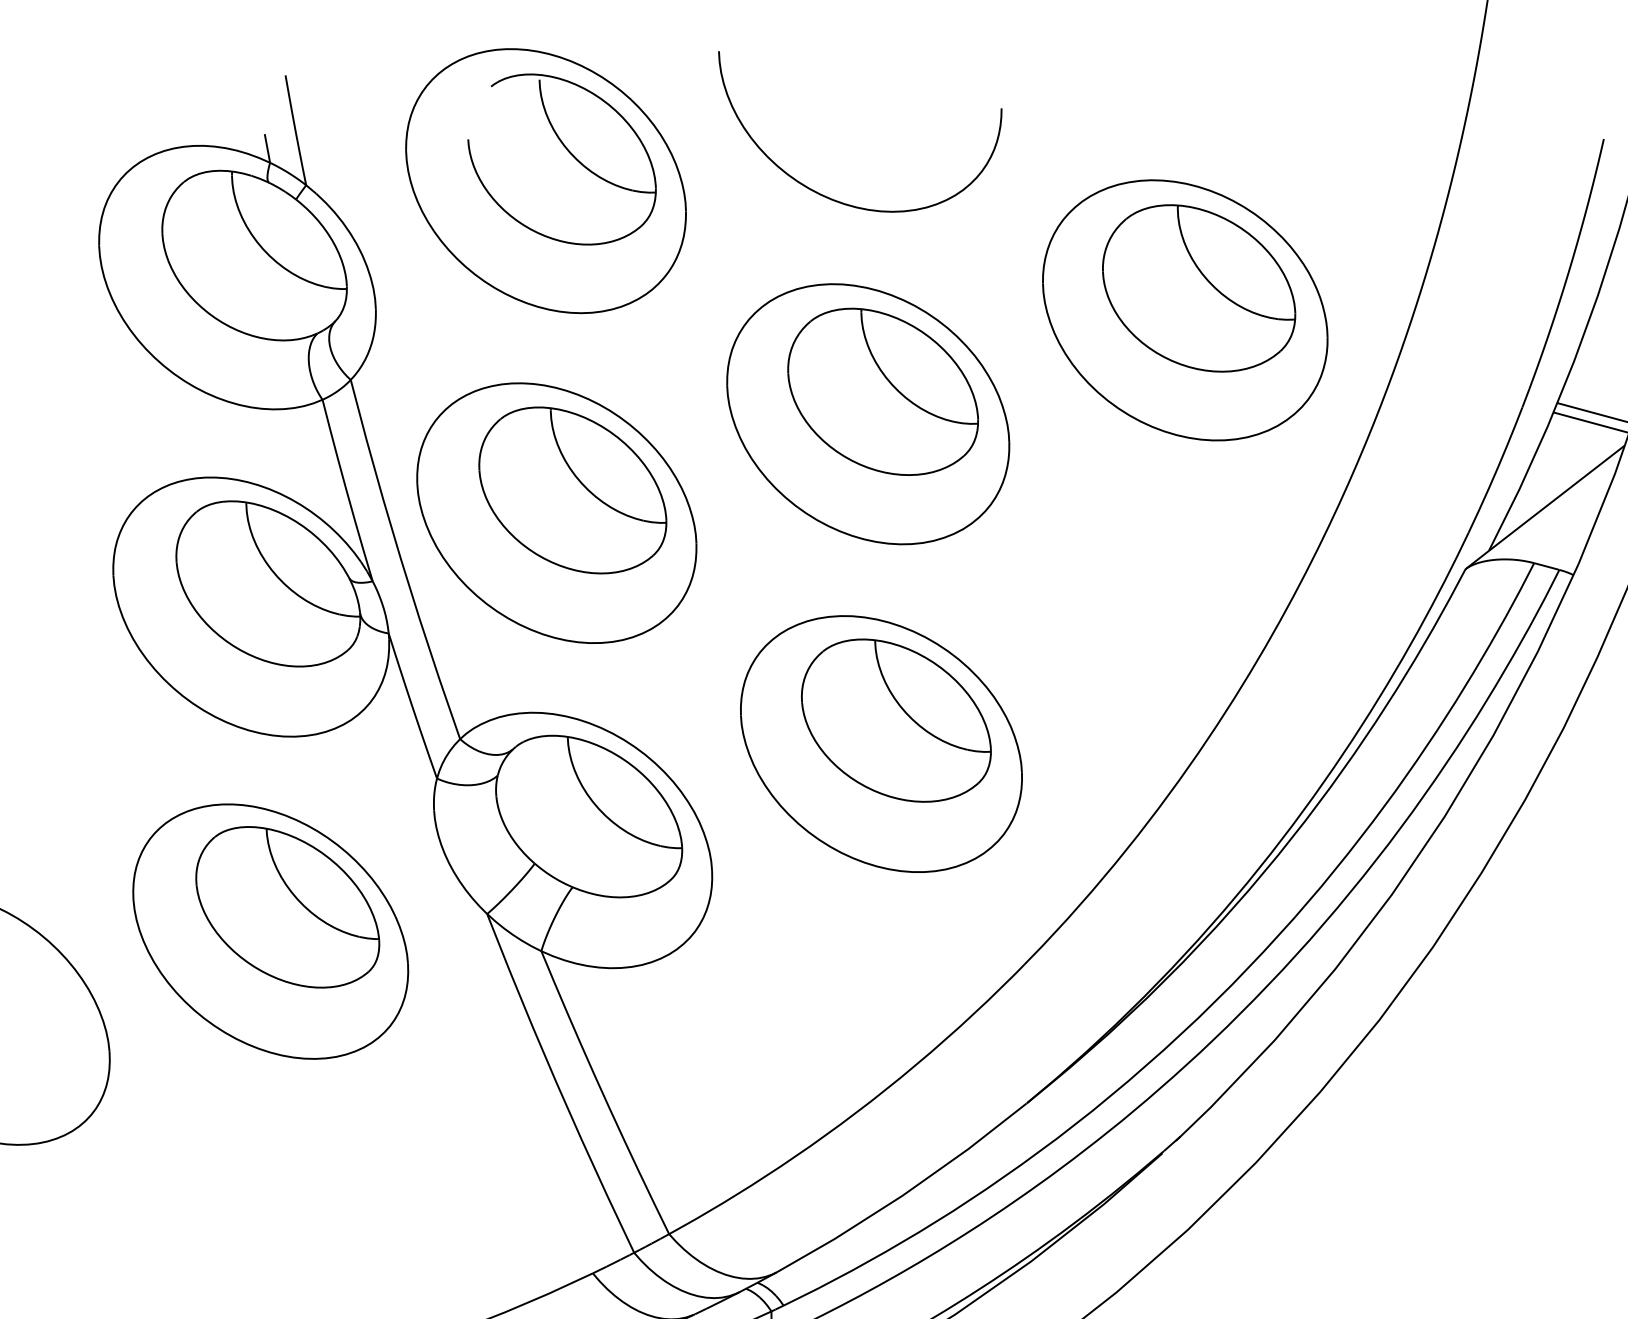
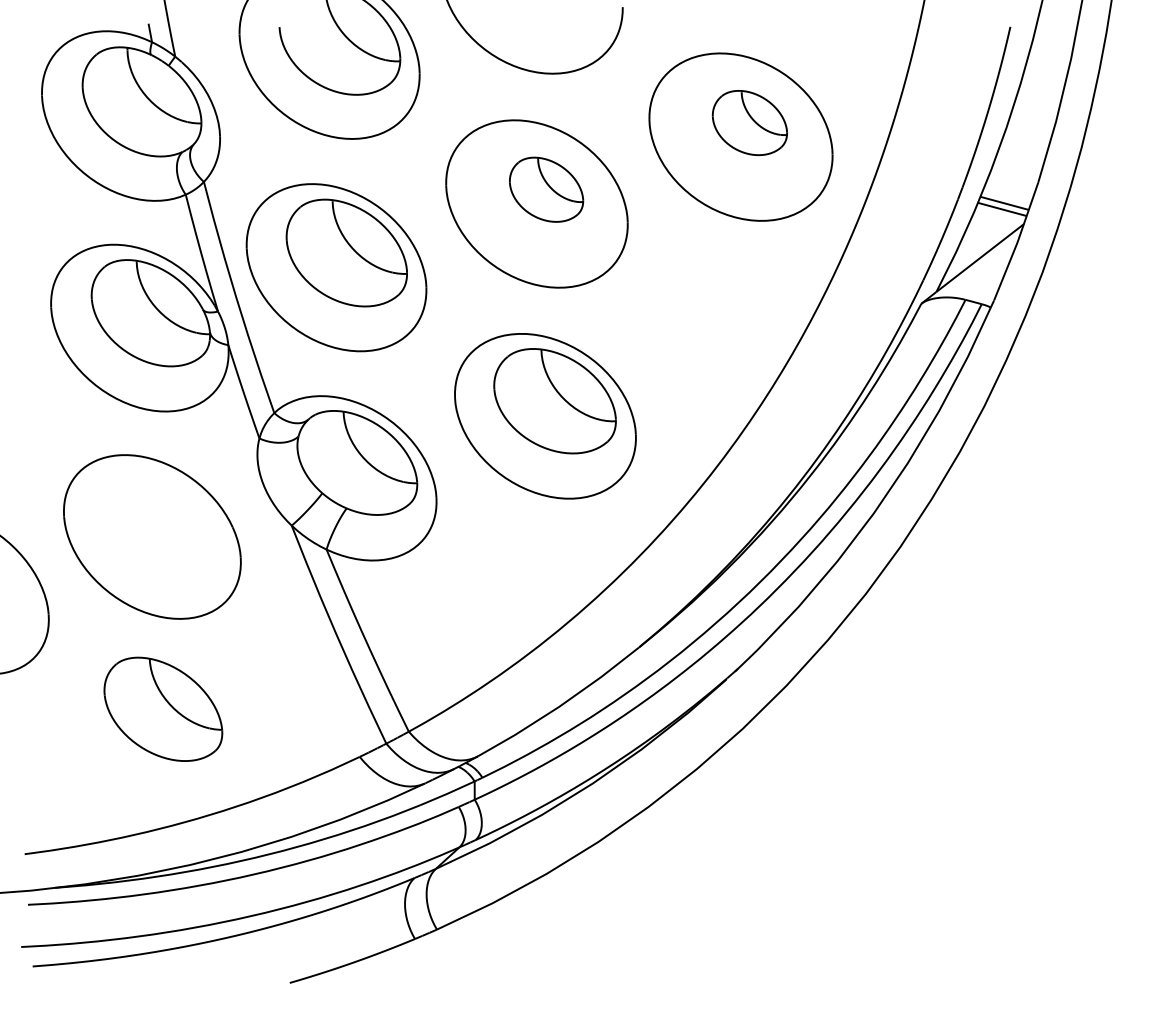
part: (1198, 287) -> (749, 122), size x0.6
part: (883, 391) -> (546, 189), size x0.6
part: (287, 905) -> (163, 708), moved

